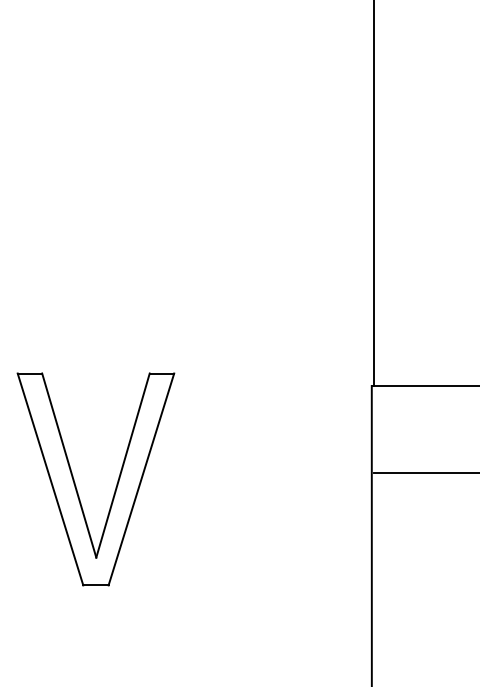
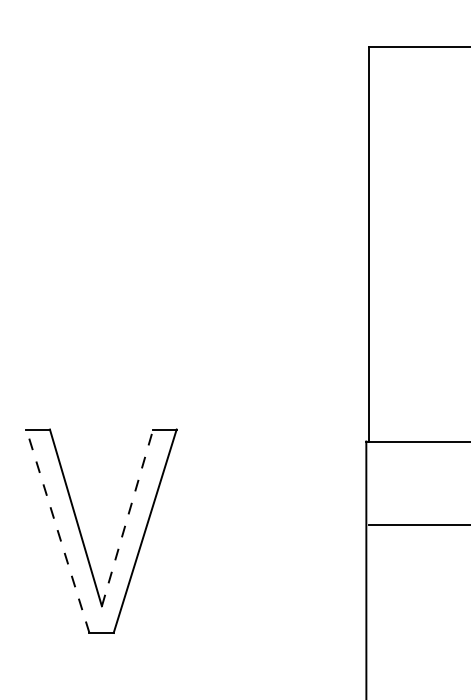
line: (122, 465) -> (127, 517), solid -> dashed
line: (50, 478) -> (57, 530), solid -> dashed

